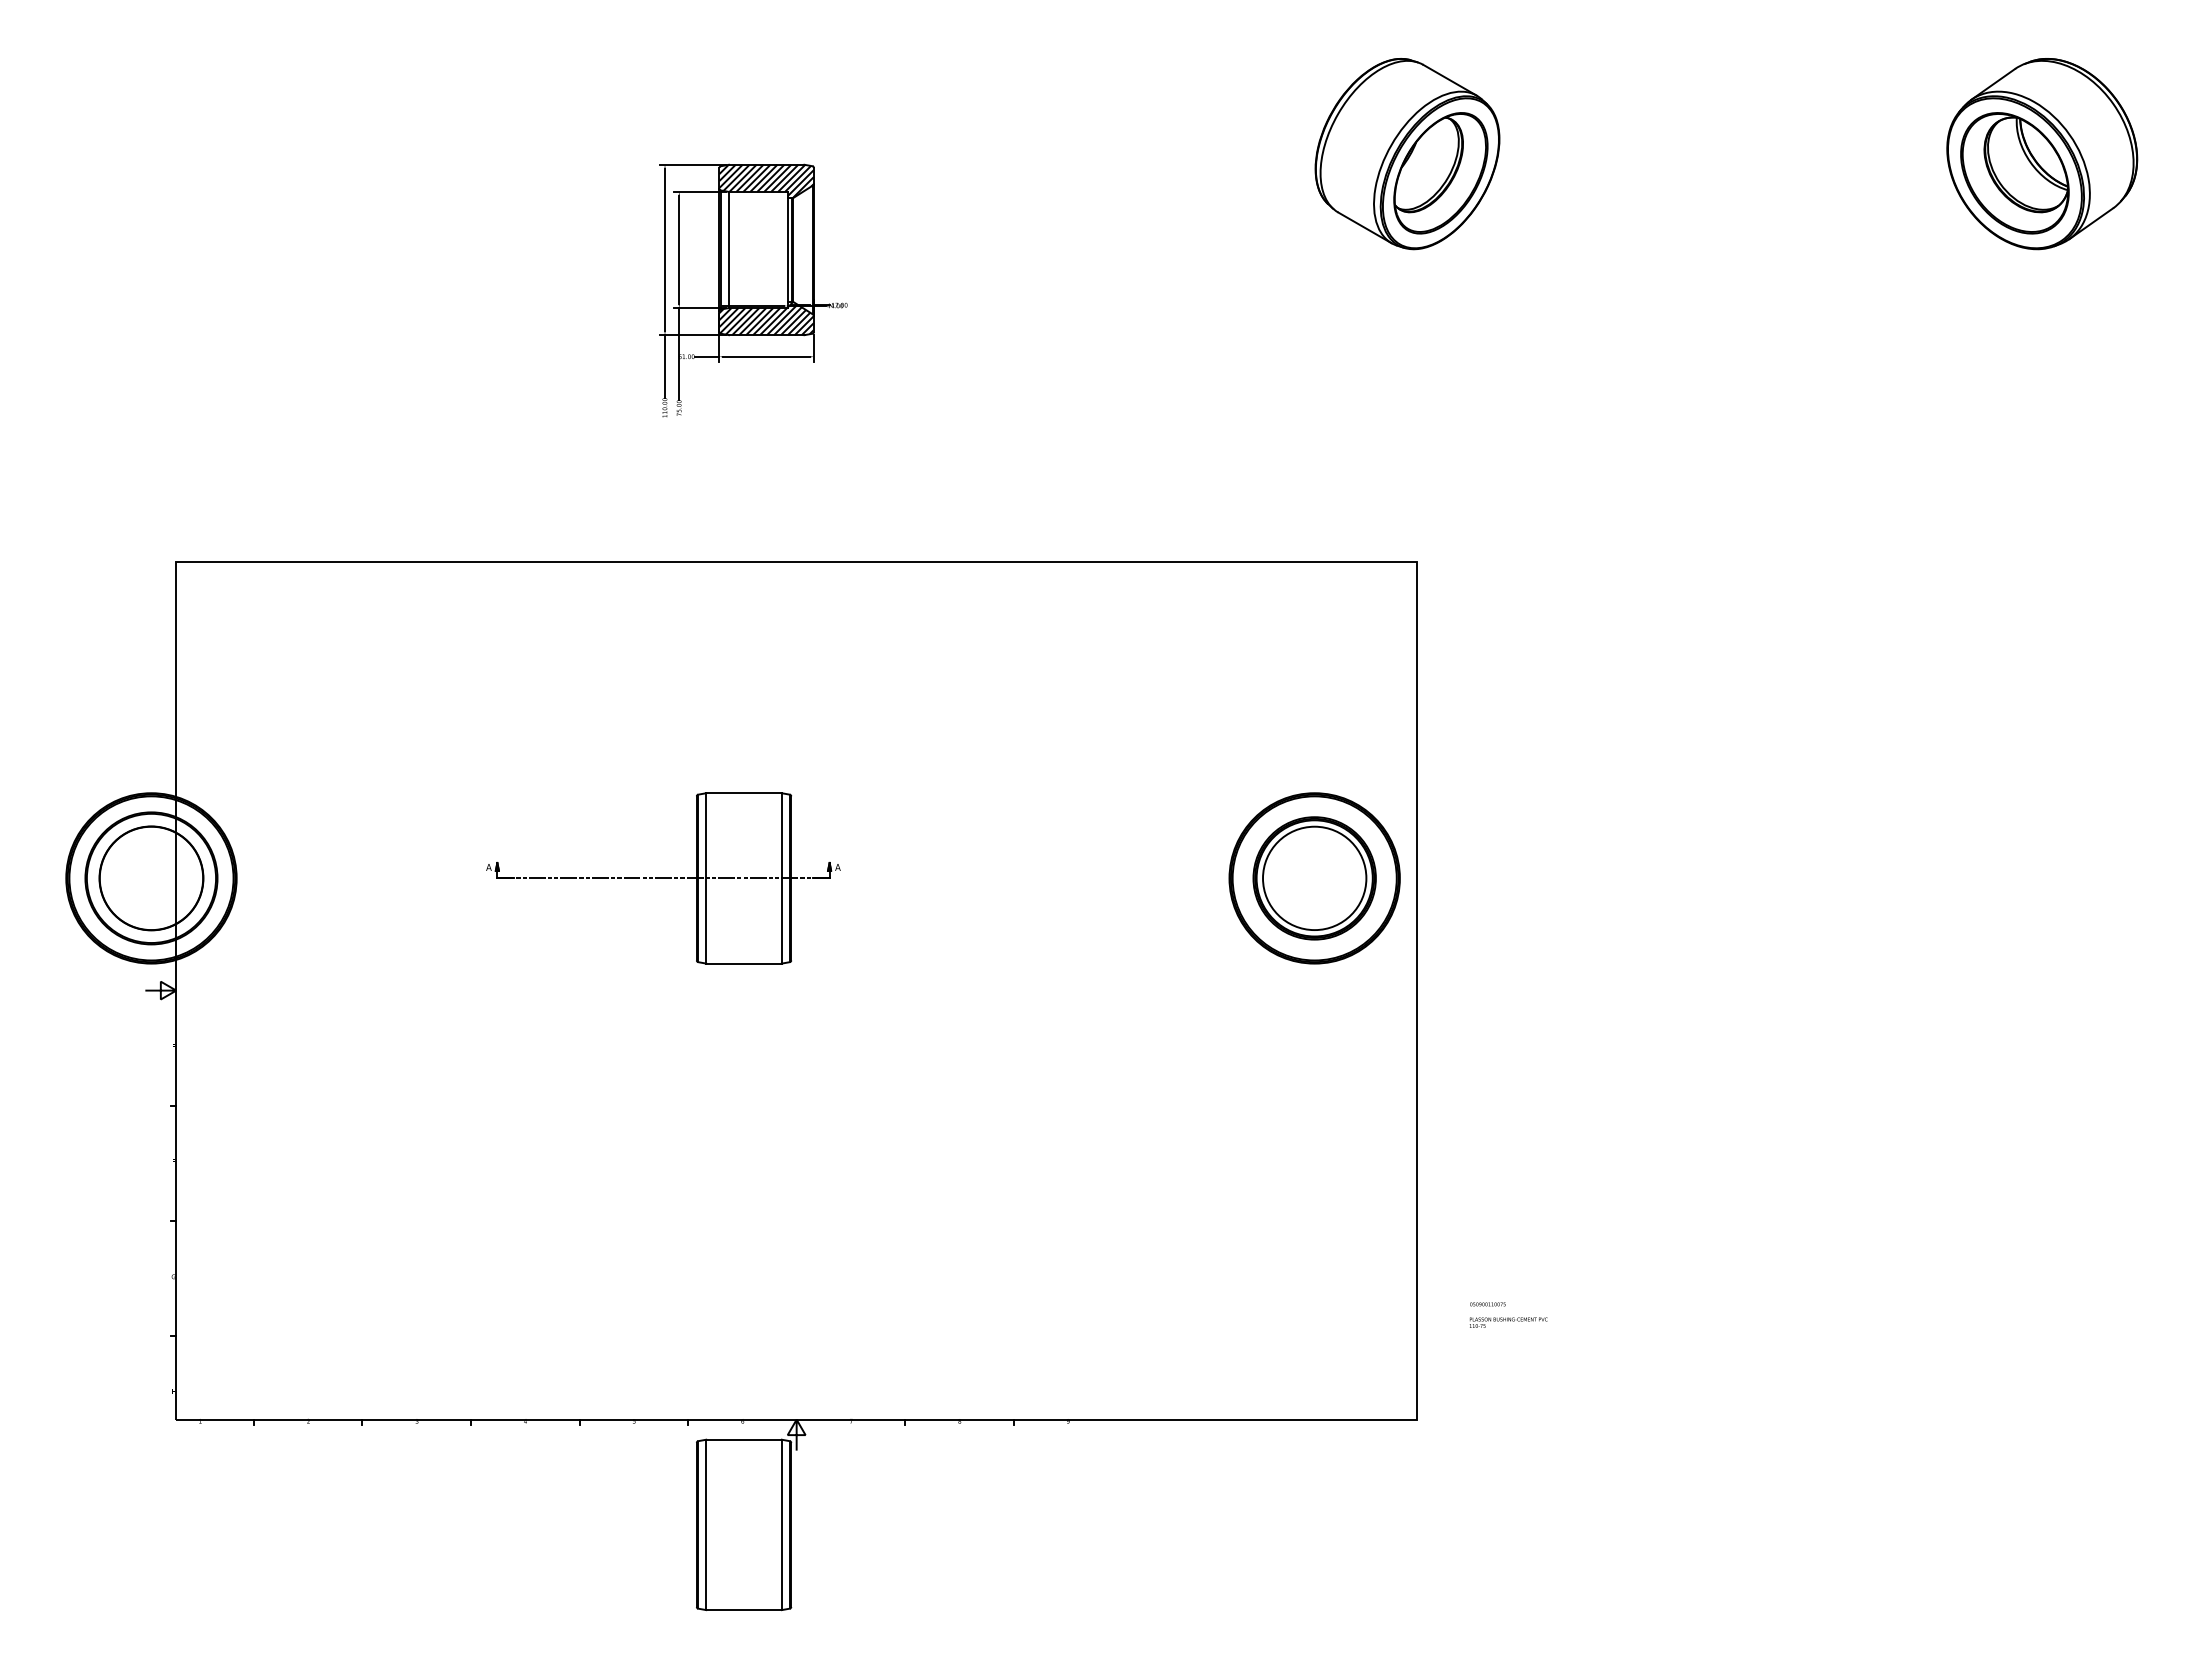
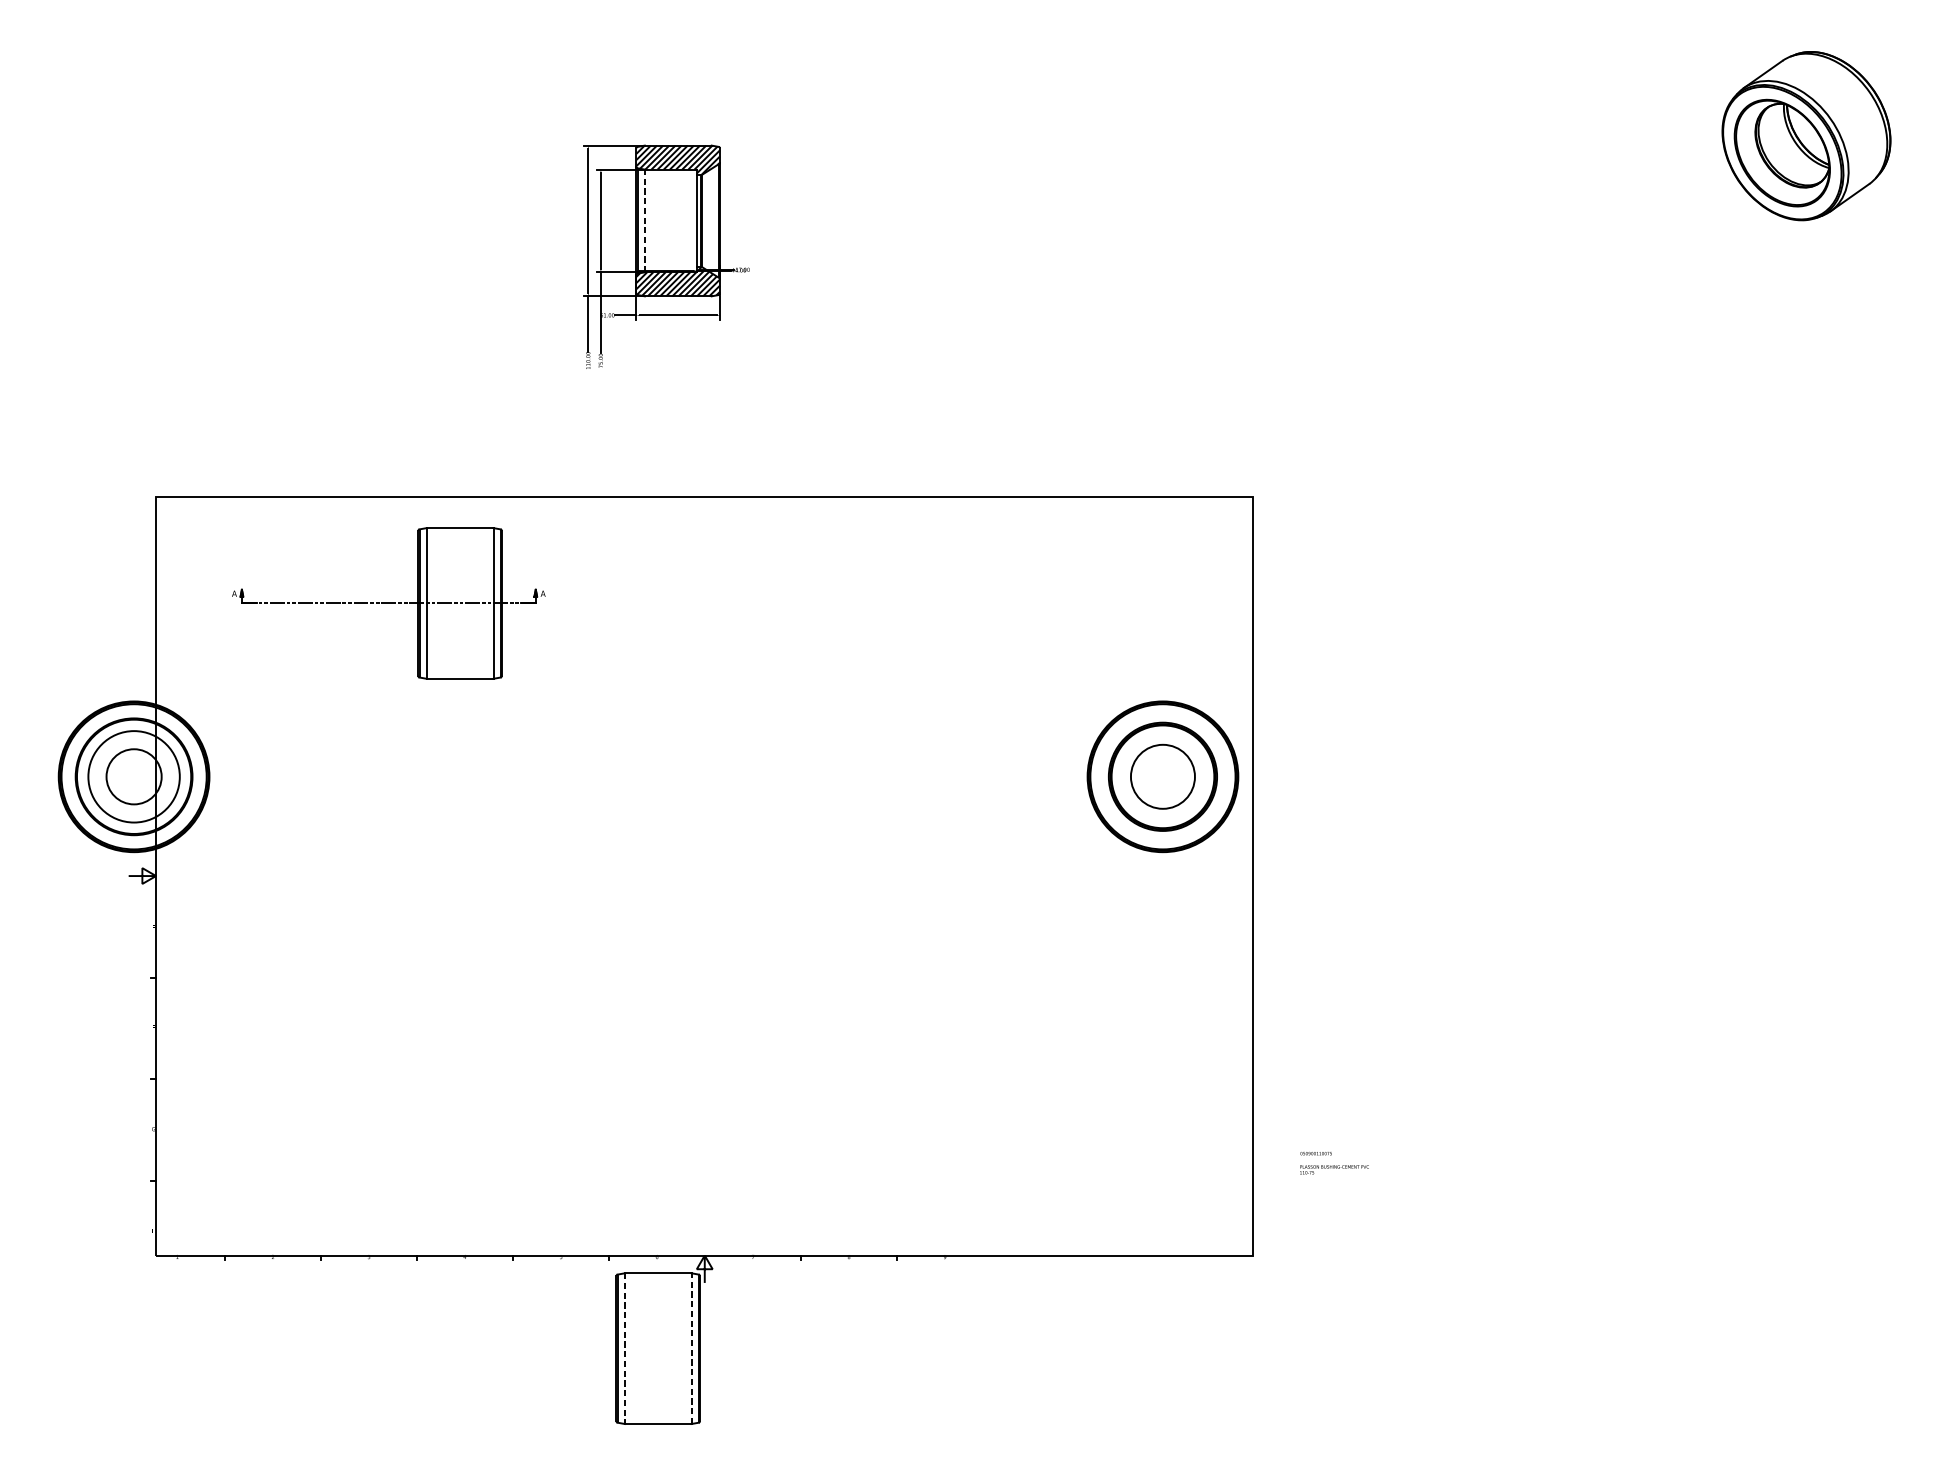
part: (1407, 154) -> (1245, 136), removed
line: (728, 249) -> (644, 220), solid -> dashed
circle: (151, 878) -> (134, 776), size x0.6
part: (663, 878) -> (388, 603), moved
circle: (1314, 878) -> (1162, 776), size x0.7
line: (781, 1524) -> (691, 1348), solid -> dashed
line: (706, 1525) -> (625, 1349), solid -> dashed

